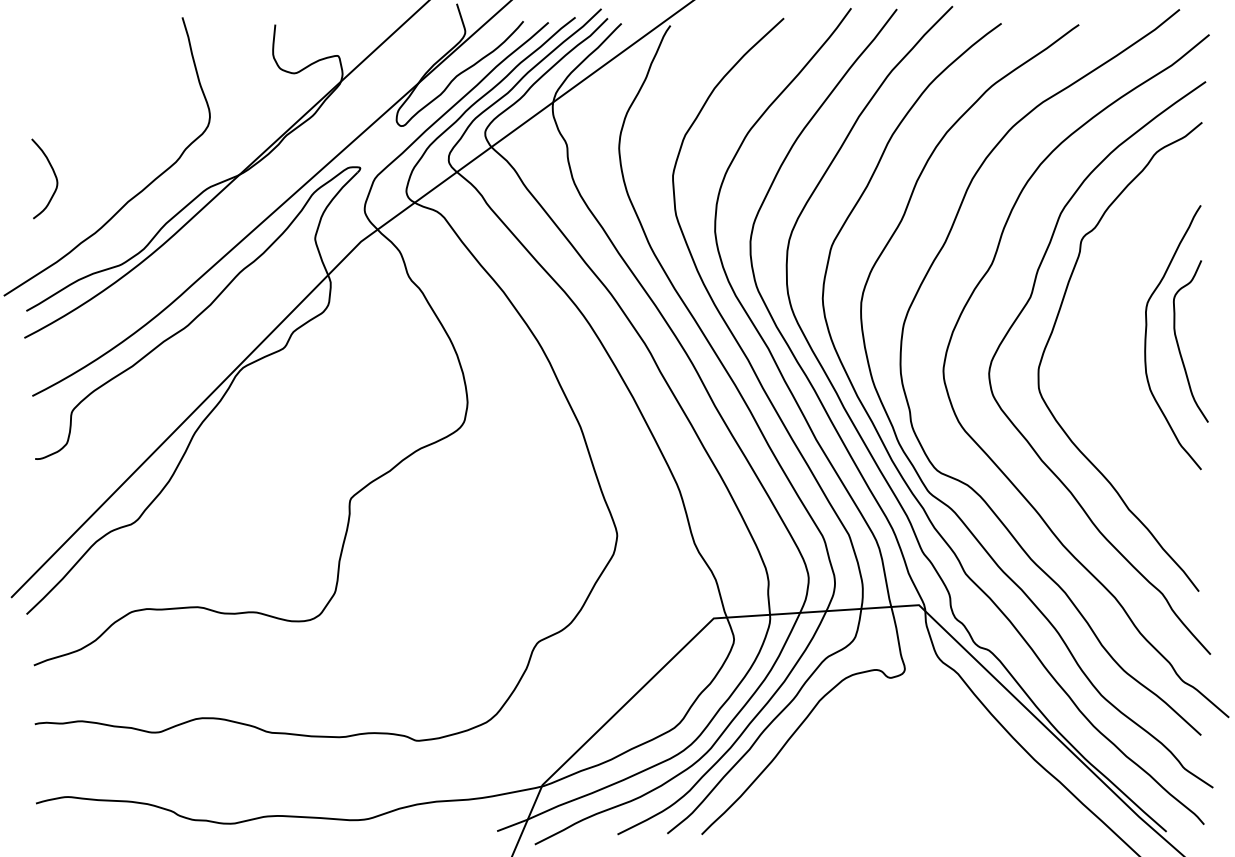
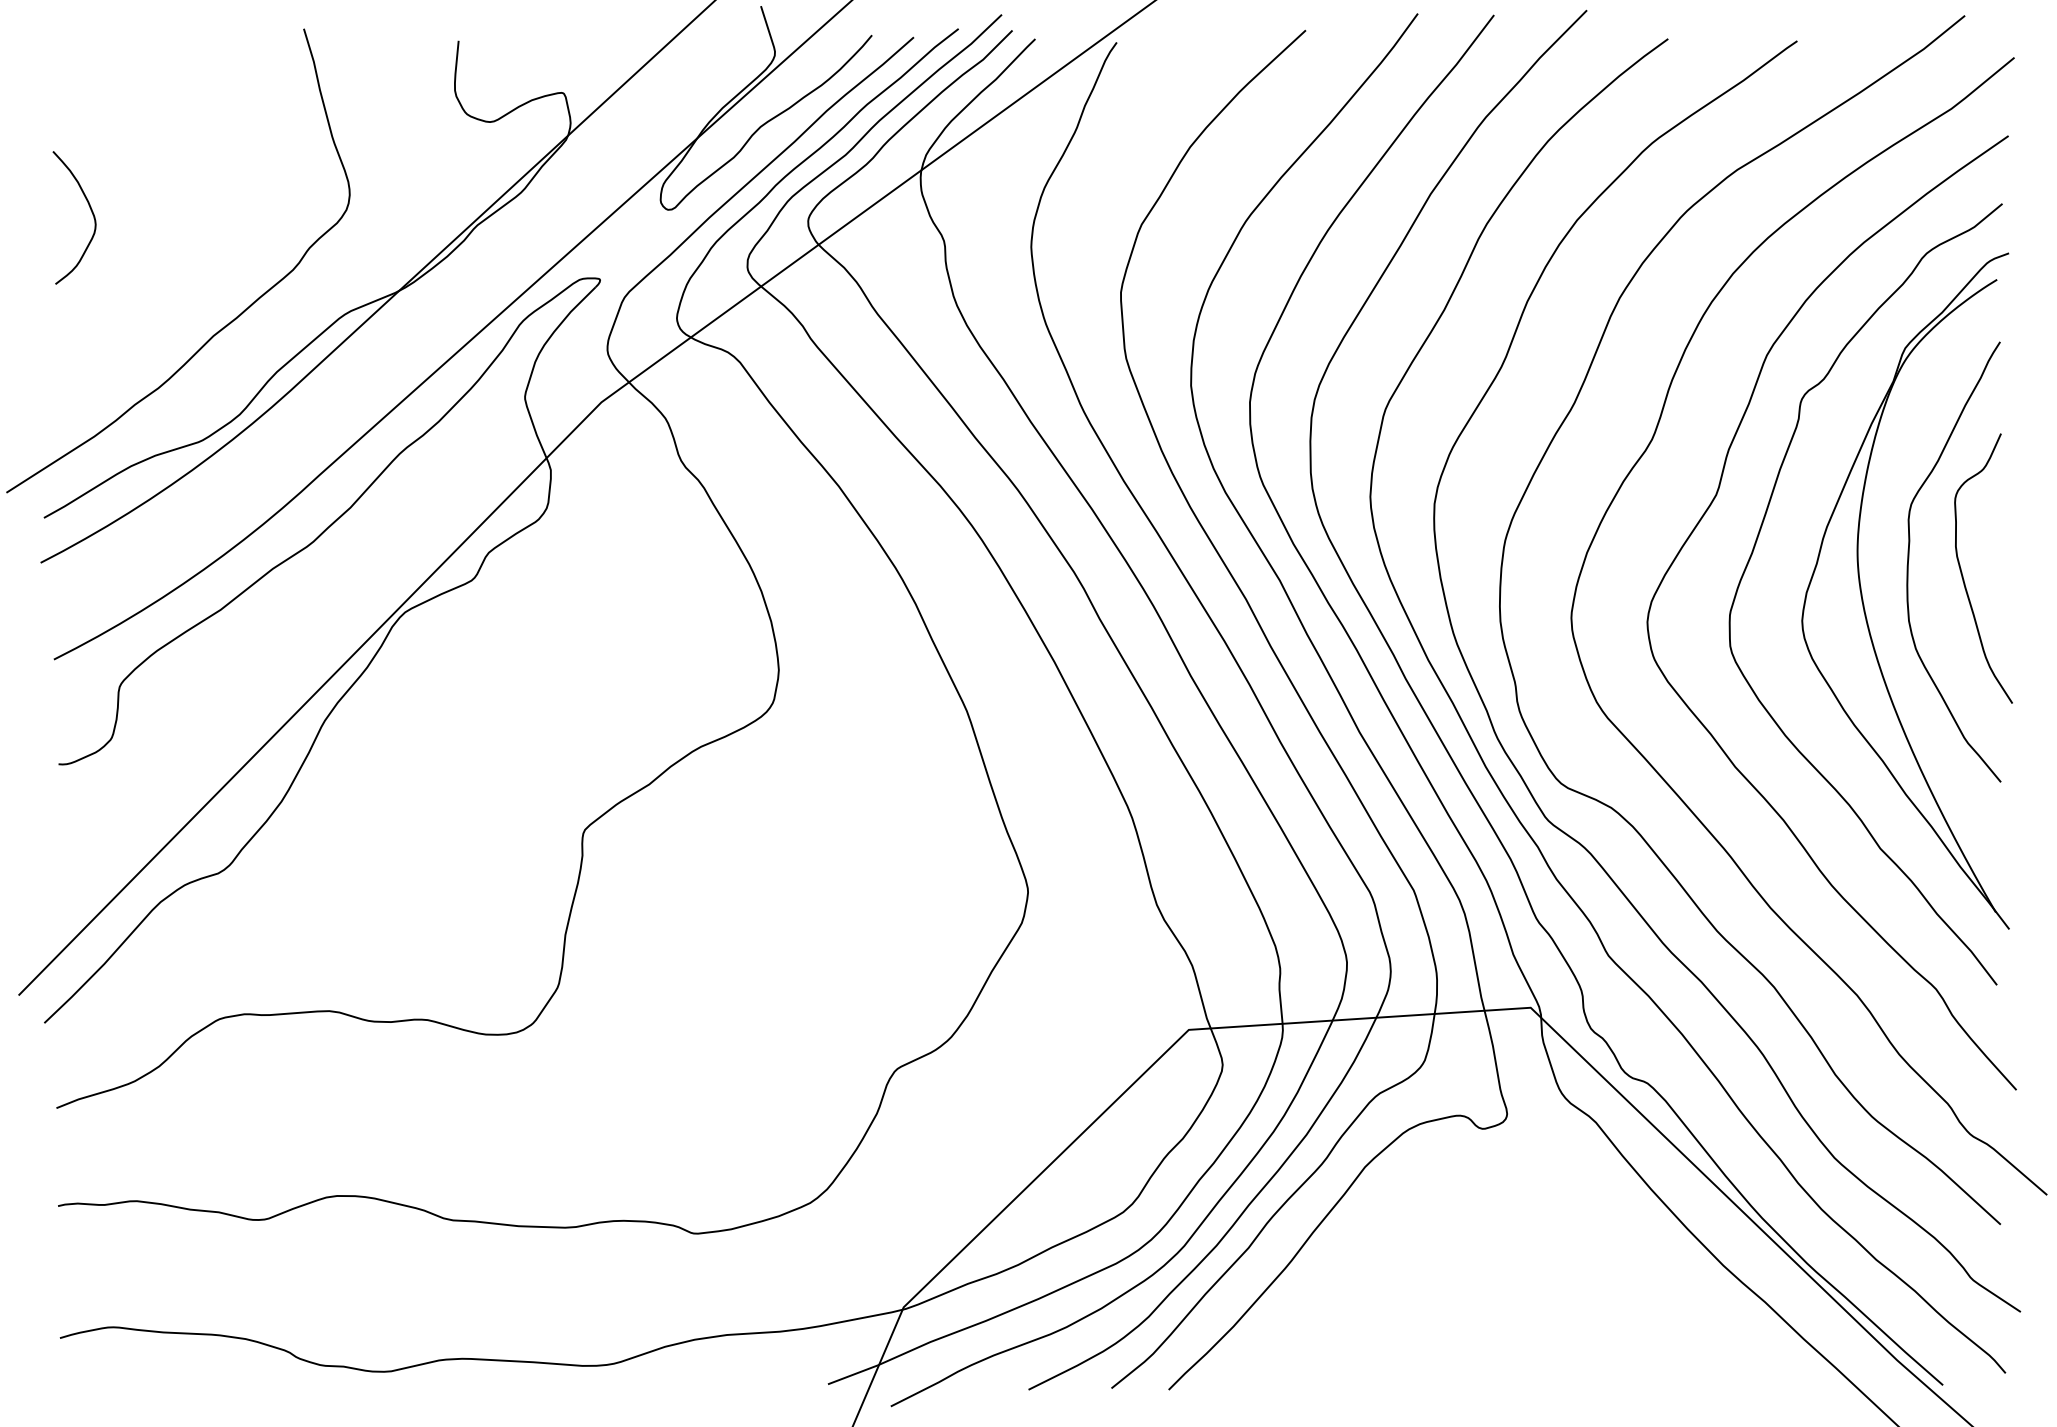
curve: (54, 176) -> (90, 213), moved
part: (1119, 360) -> (1864, 600), added

